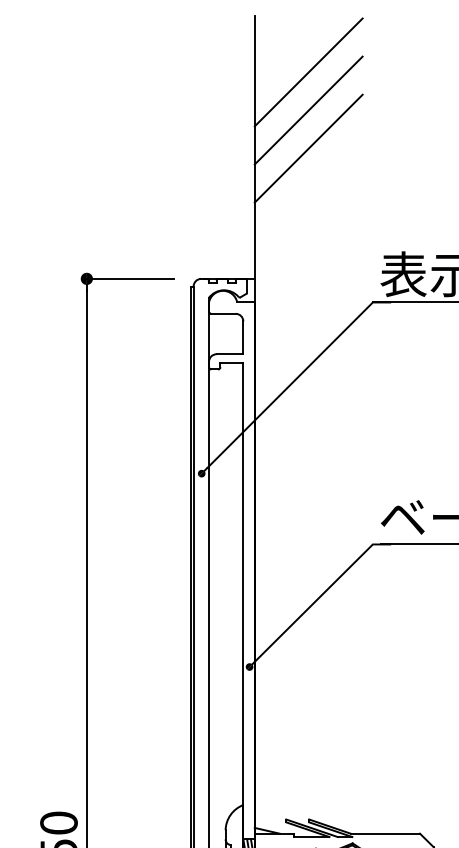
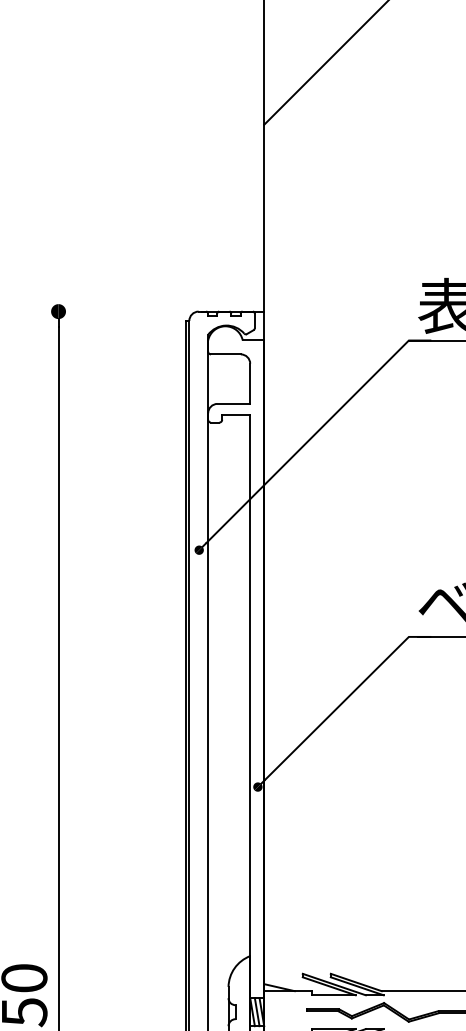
line: (308, 110) -> (330, 105), removed
line: (308, 148) -> (330, 151), removed
line: (129, 278) -> (110, 311), removed

